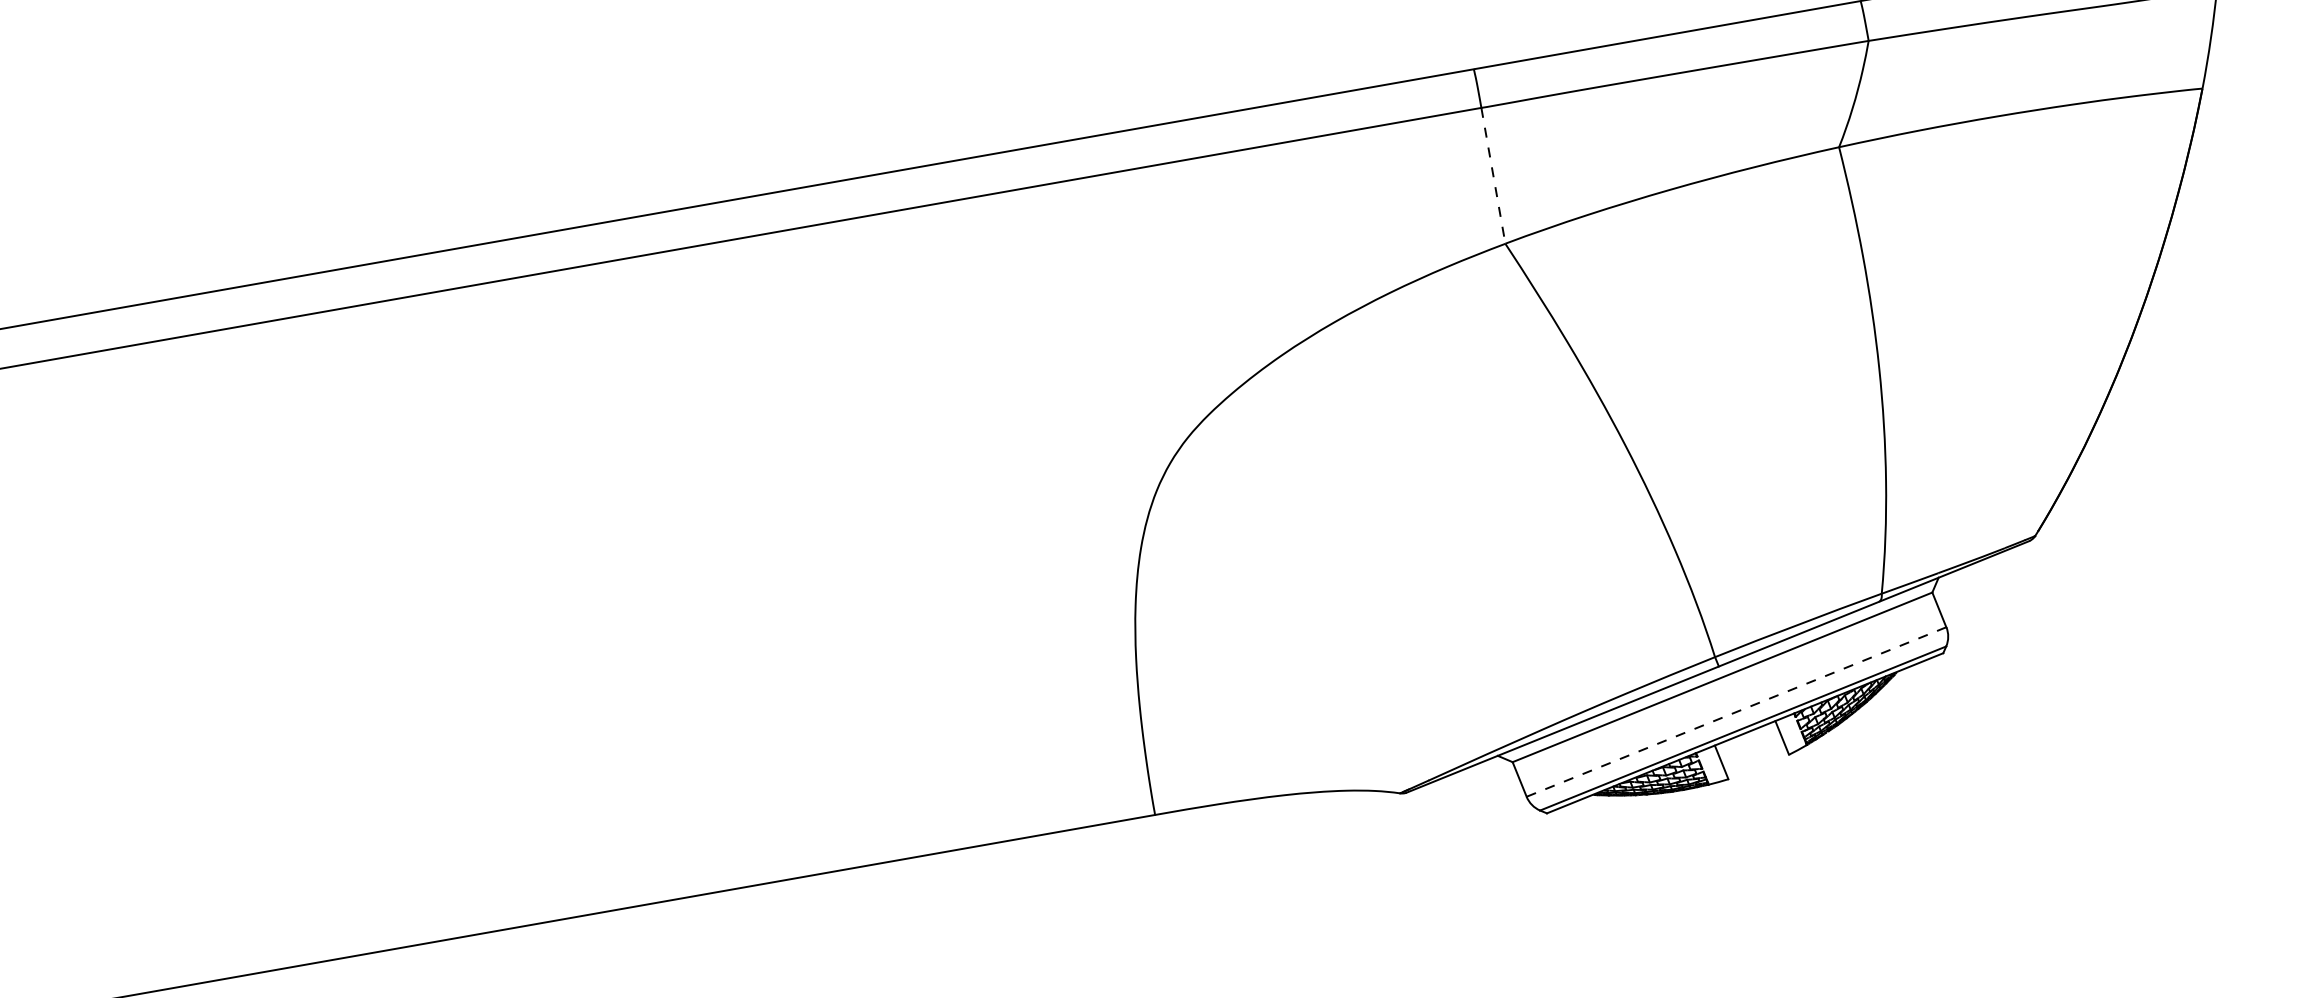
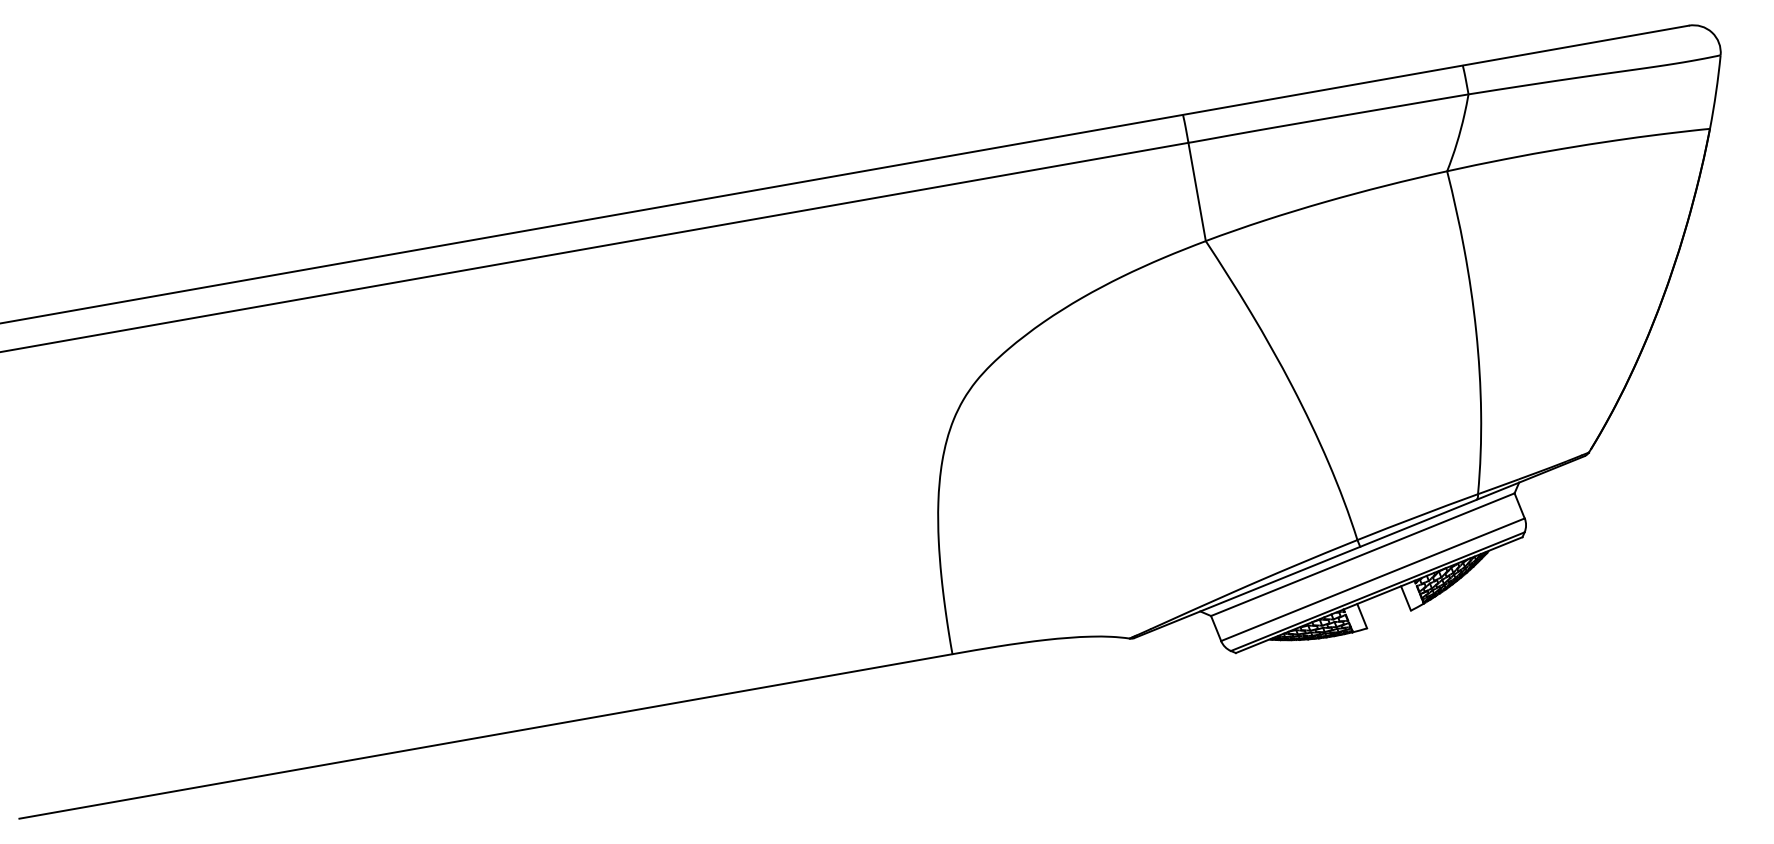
line: (1493, 175) -> (1197, 191), dashed -> solid
line: (1735, 711) -> (1372, 579), dashed -> solid

